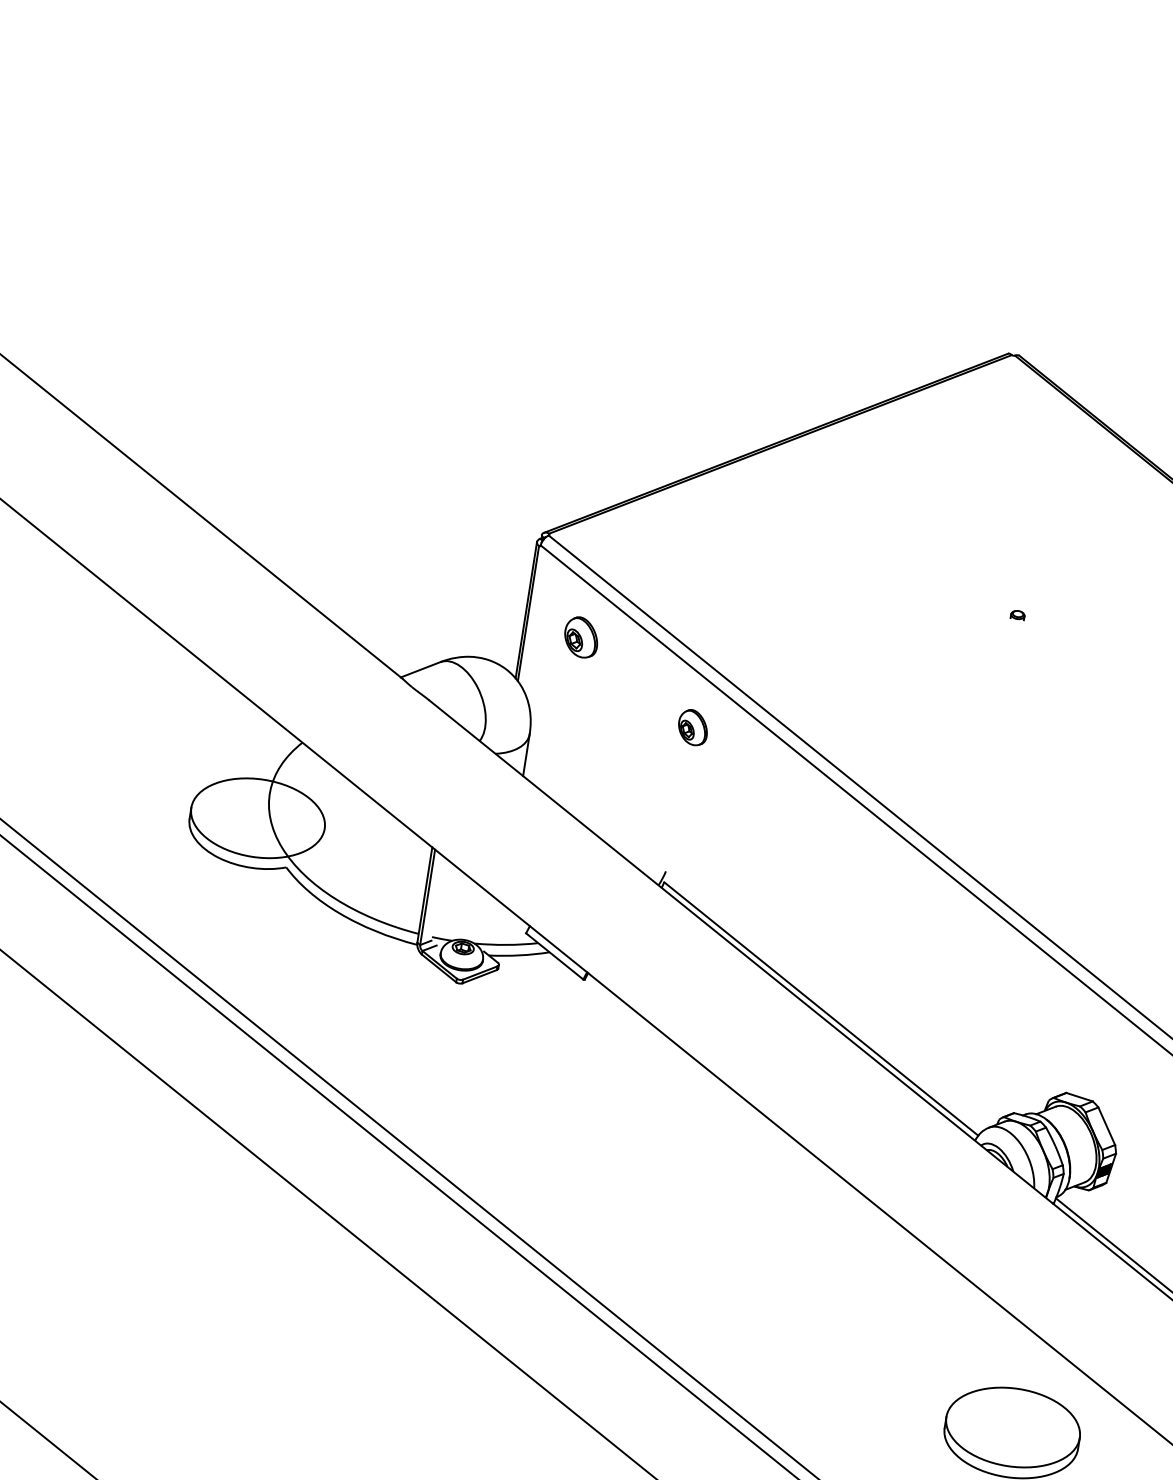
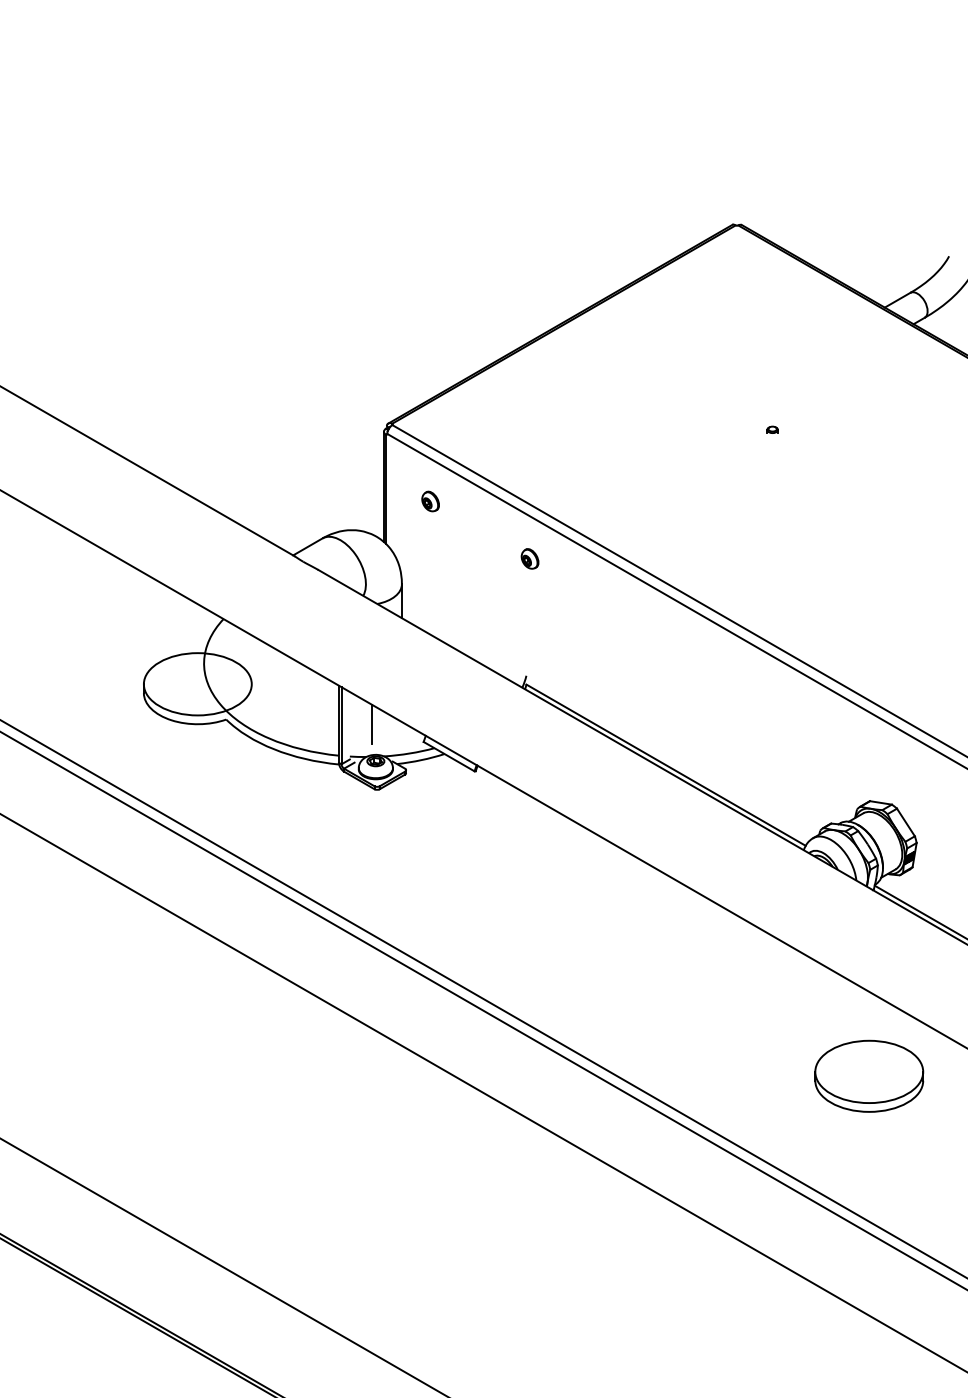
part: (581, 637) -> (430, 501), size x0.62
part: (692, 726) -> (529, 558), size x0.71
line: (466, 900) -> (372, 723), added

